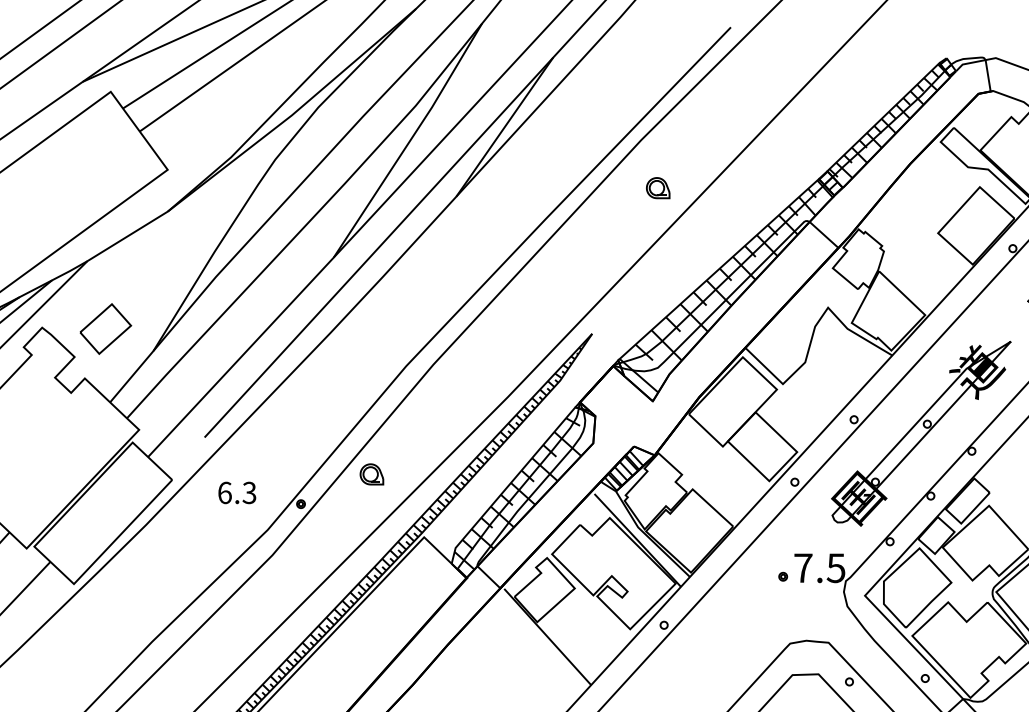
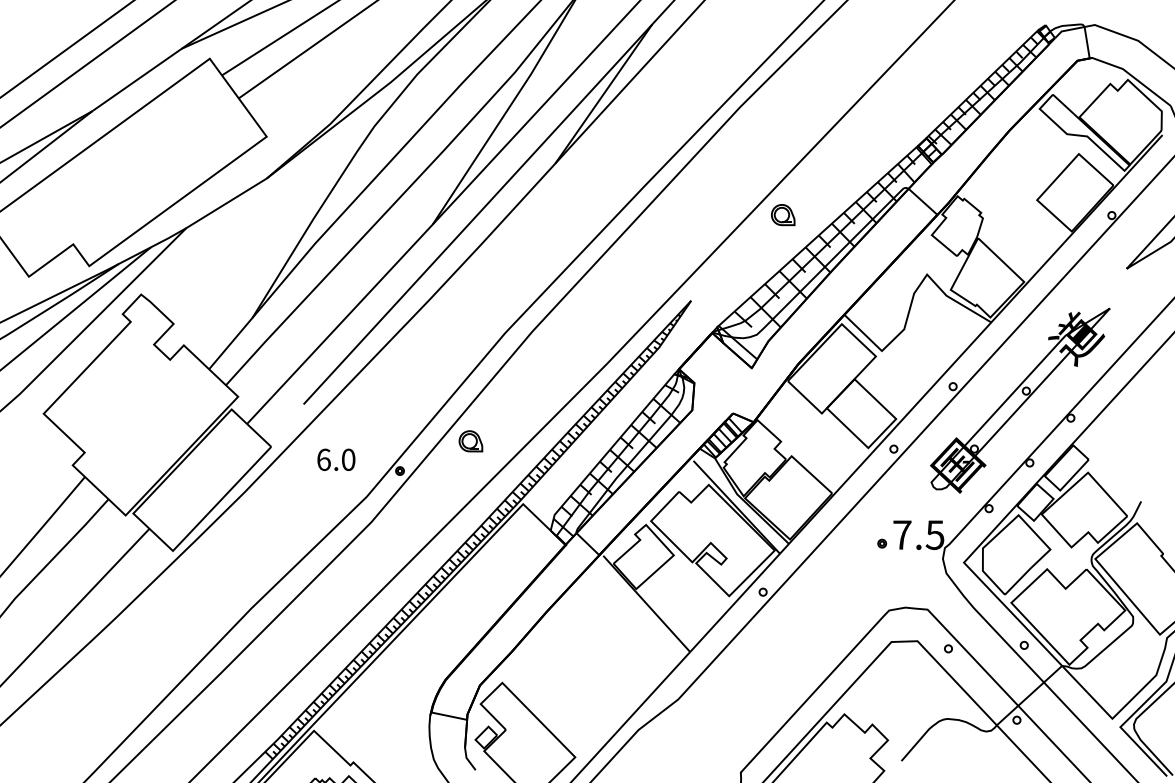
part: (658, 188) -> (783, 215), moved
part: (105, 328) -> (204, 295), removed
text: (249, 492) -> (348, 459), 6.3 -> 6.0

